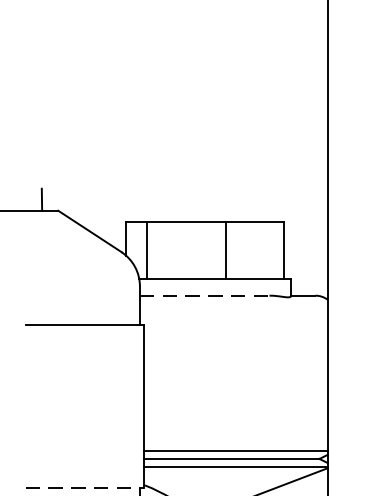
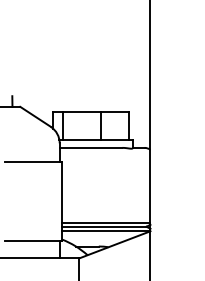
line: (205, 294) -> (91, 147), dashed -> solid
line: (85, 487) -> (33, 240), dashed -> solid

